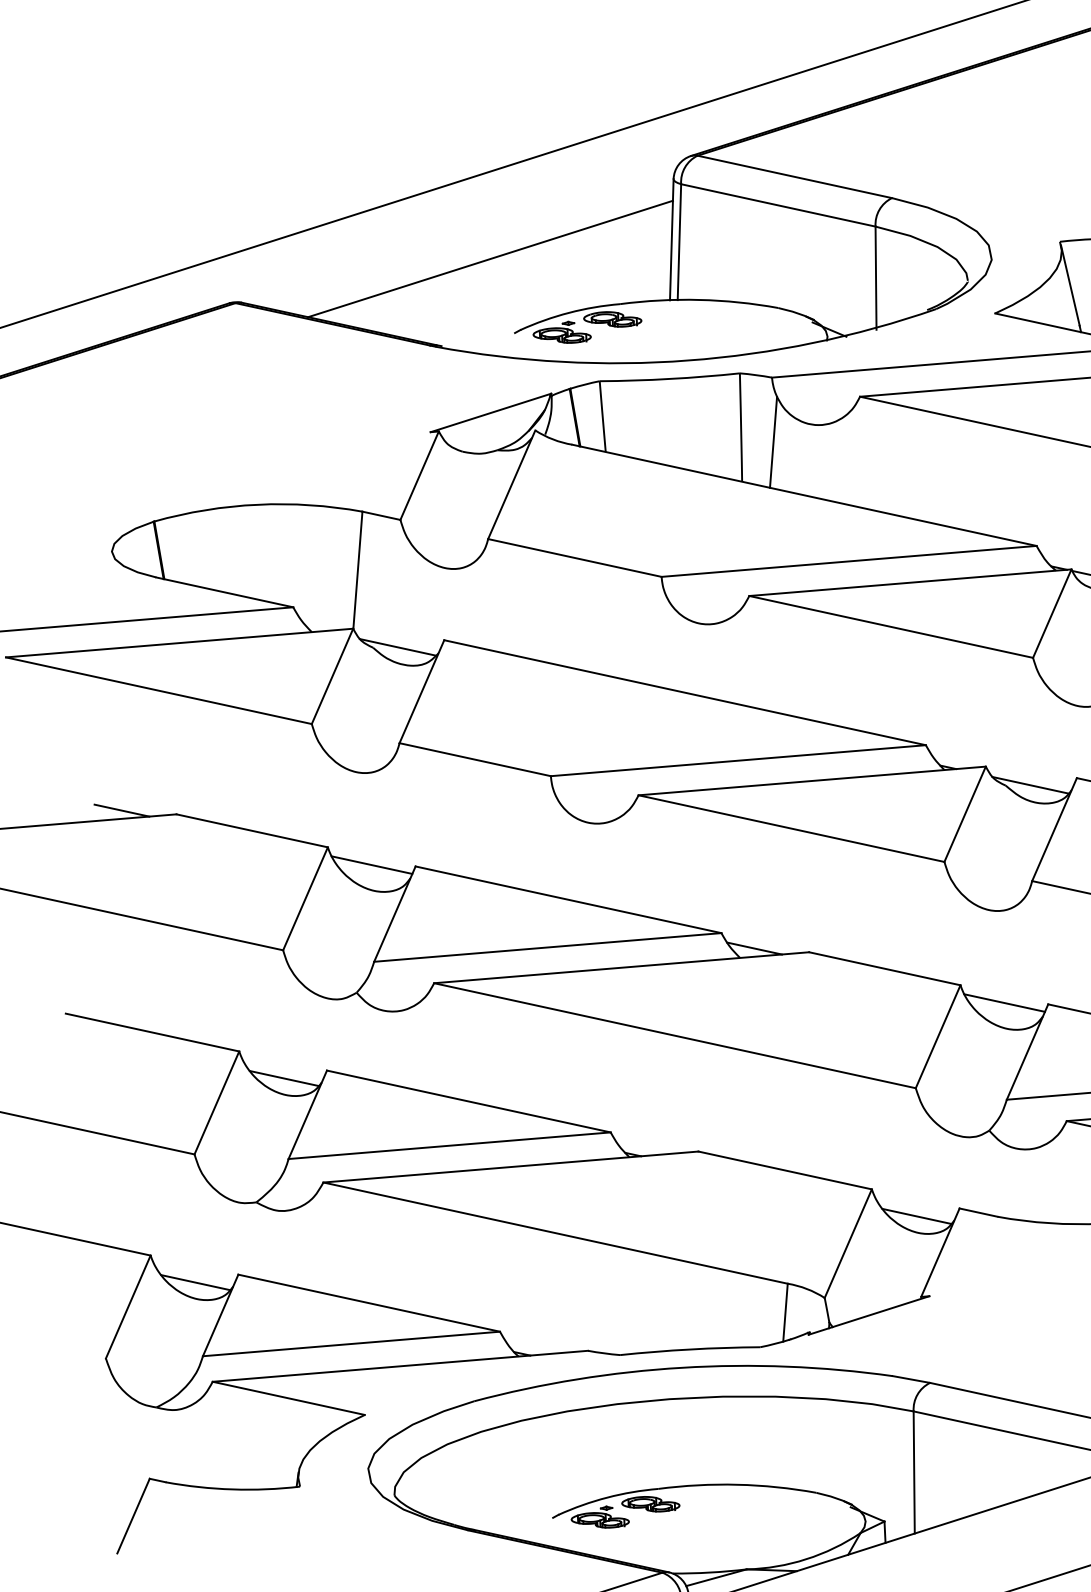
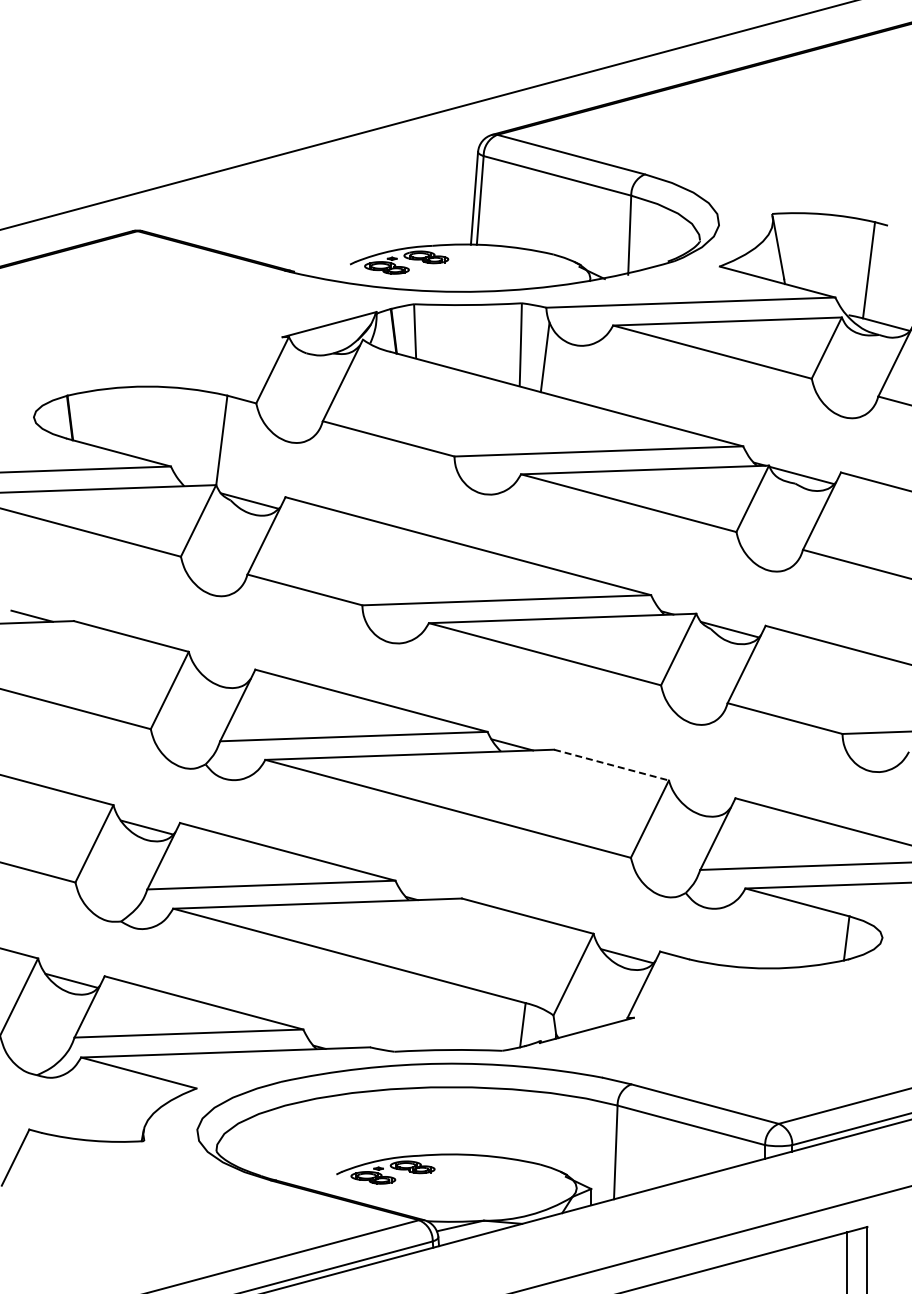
line: (490, 258) -> (334, 206), removed
line: (371, 864) -> (221, 666), removed
line: (884, 969) -> (611, 765), solid -> dashed
line: (1003, 1002) -> (701, 795), removed

